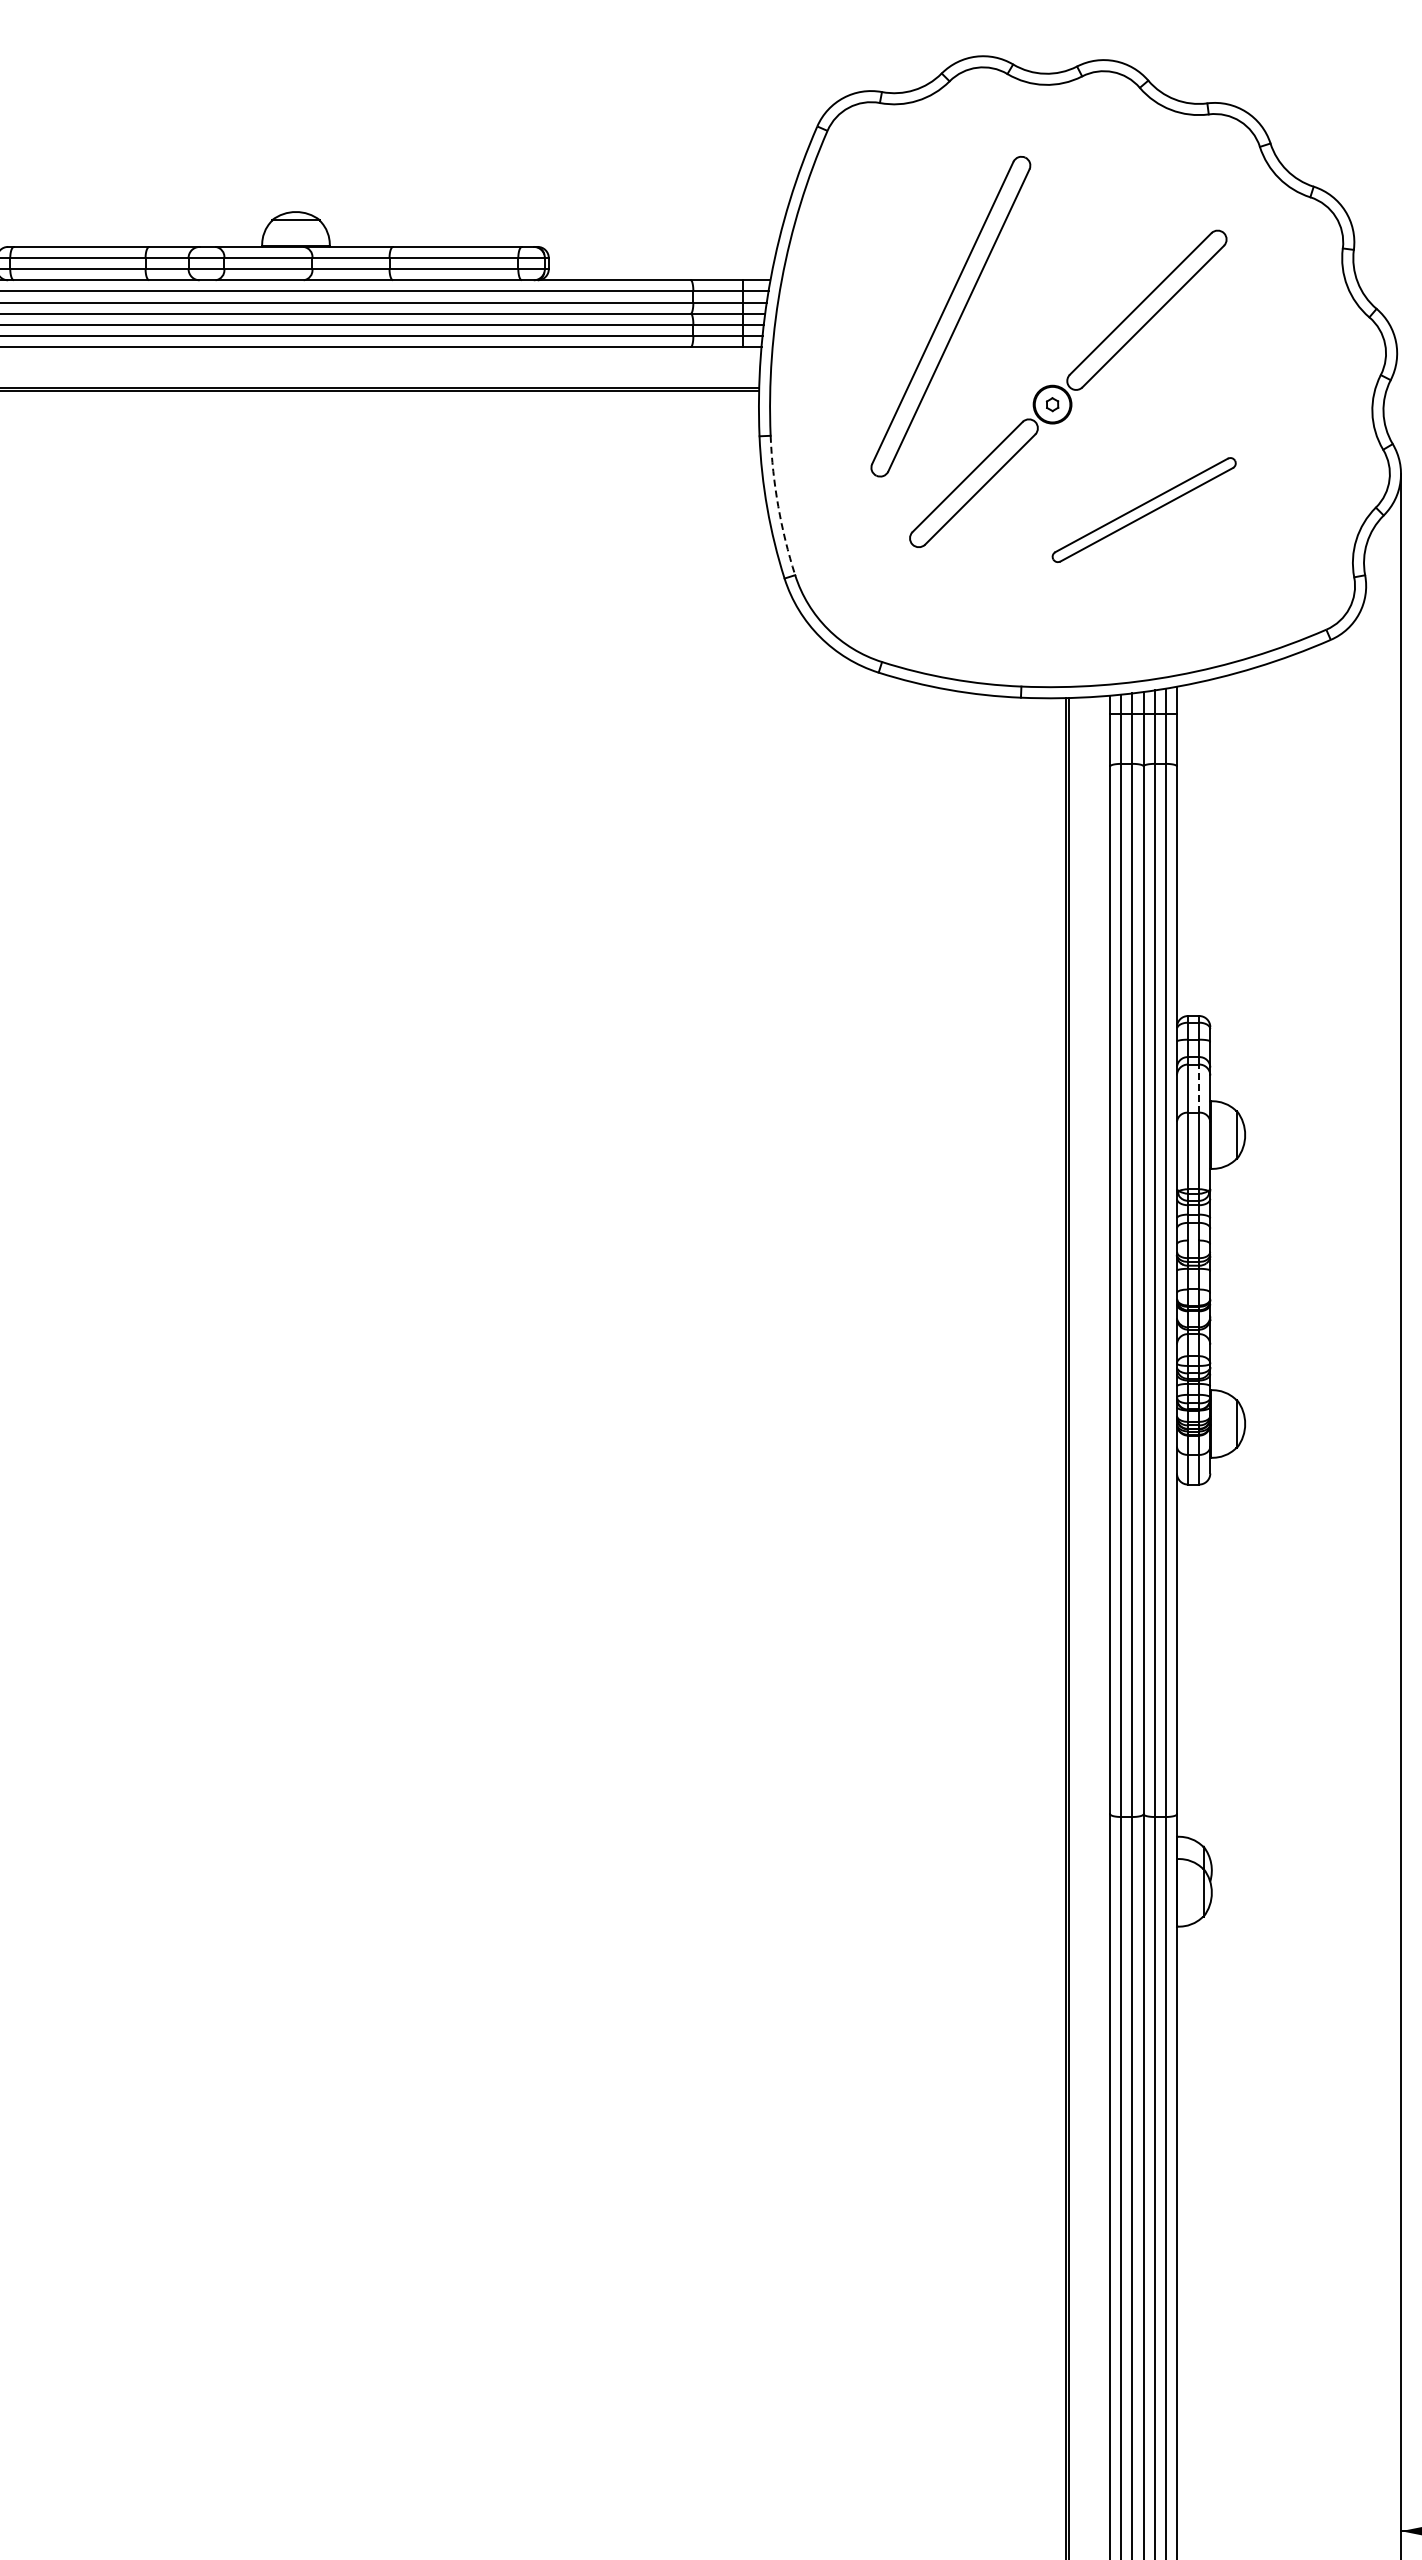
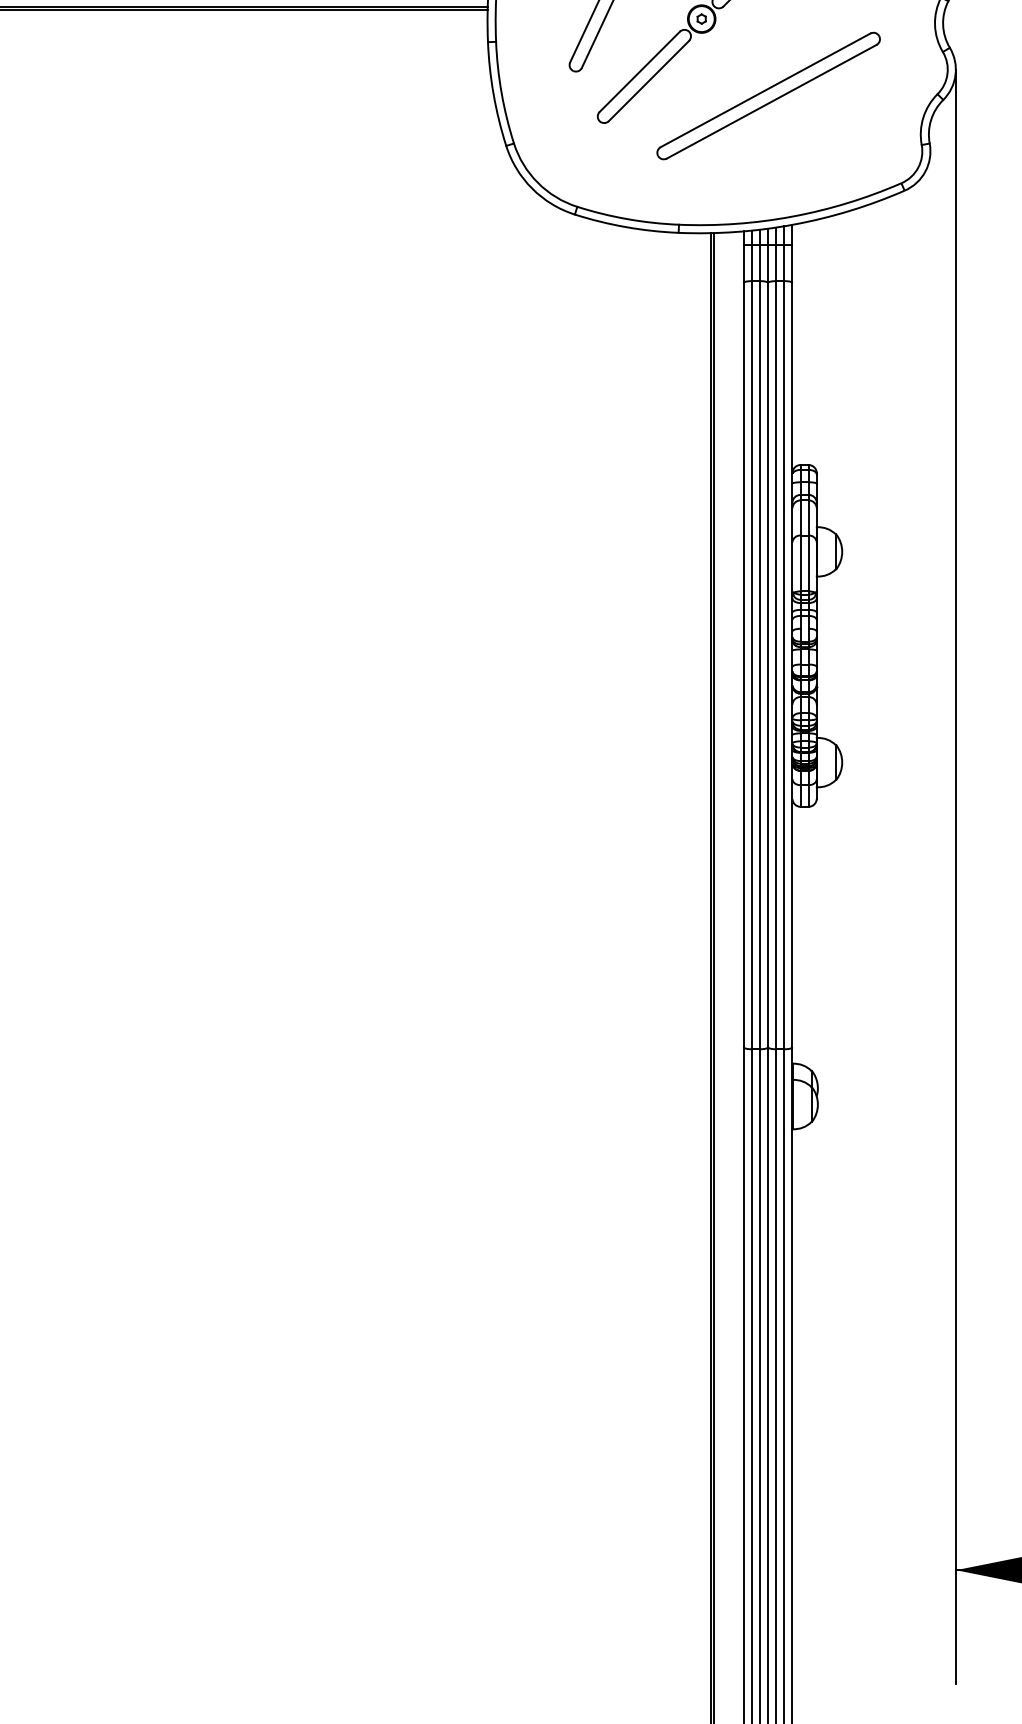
arc: (778, 506) -> (501, 93), dashed -> solid
part: (1143, 509) -> (768, 95), size x1.67
line: (1199, 1088) -> (808, 517), dashed -> solid

